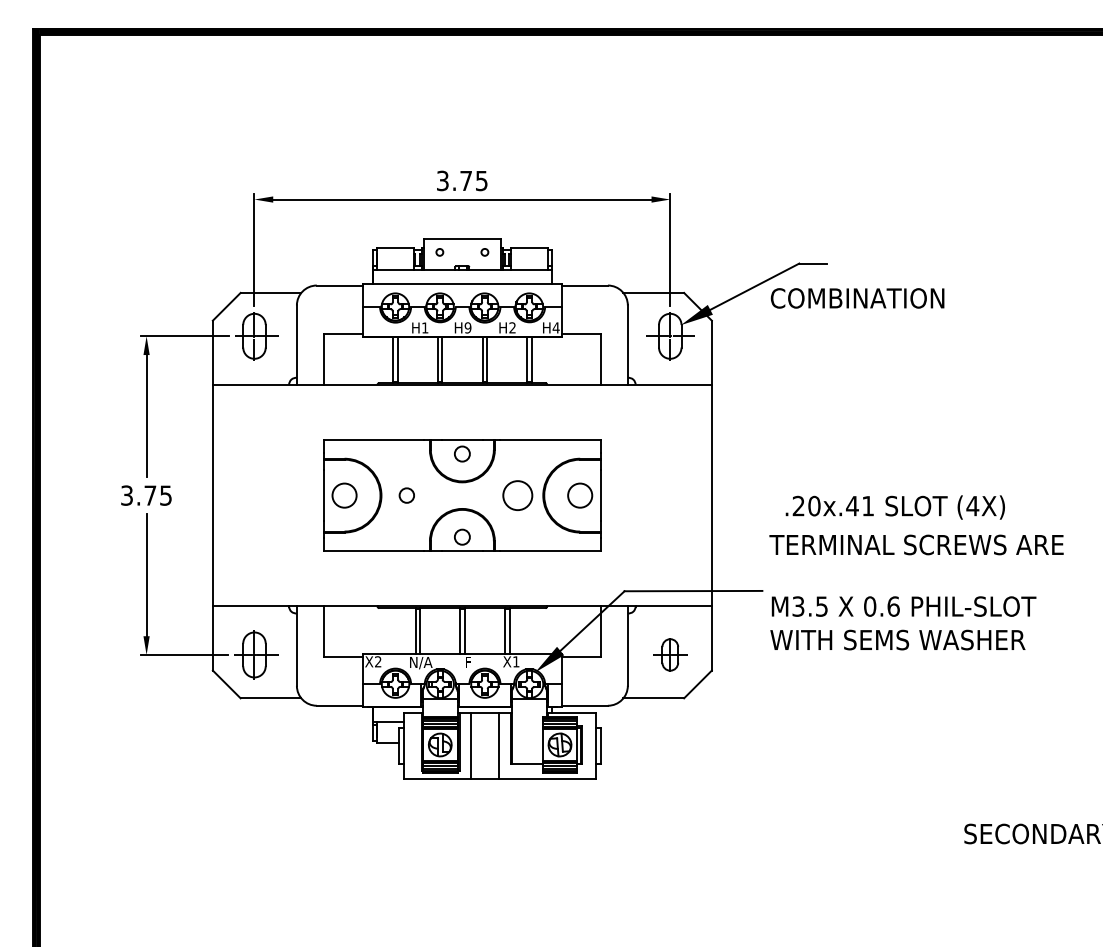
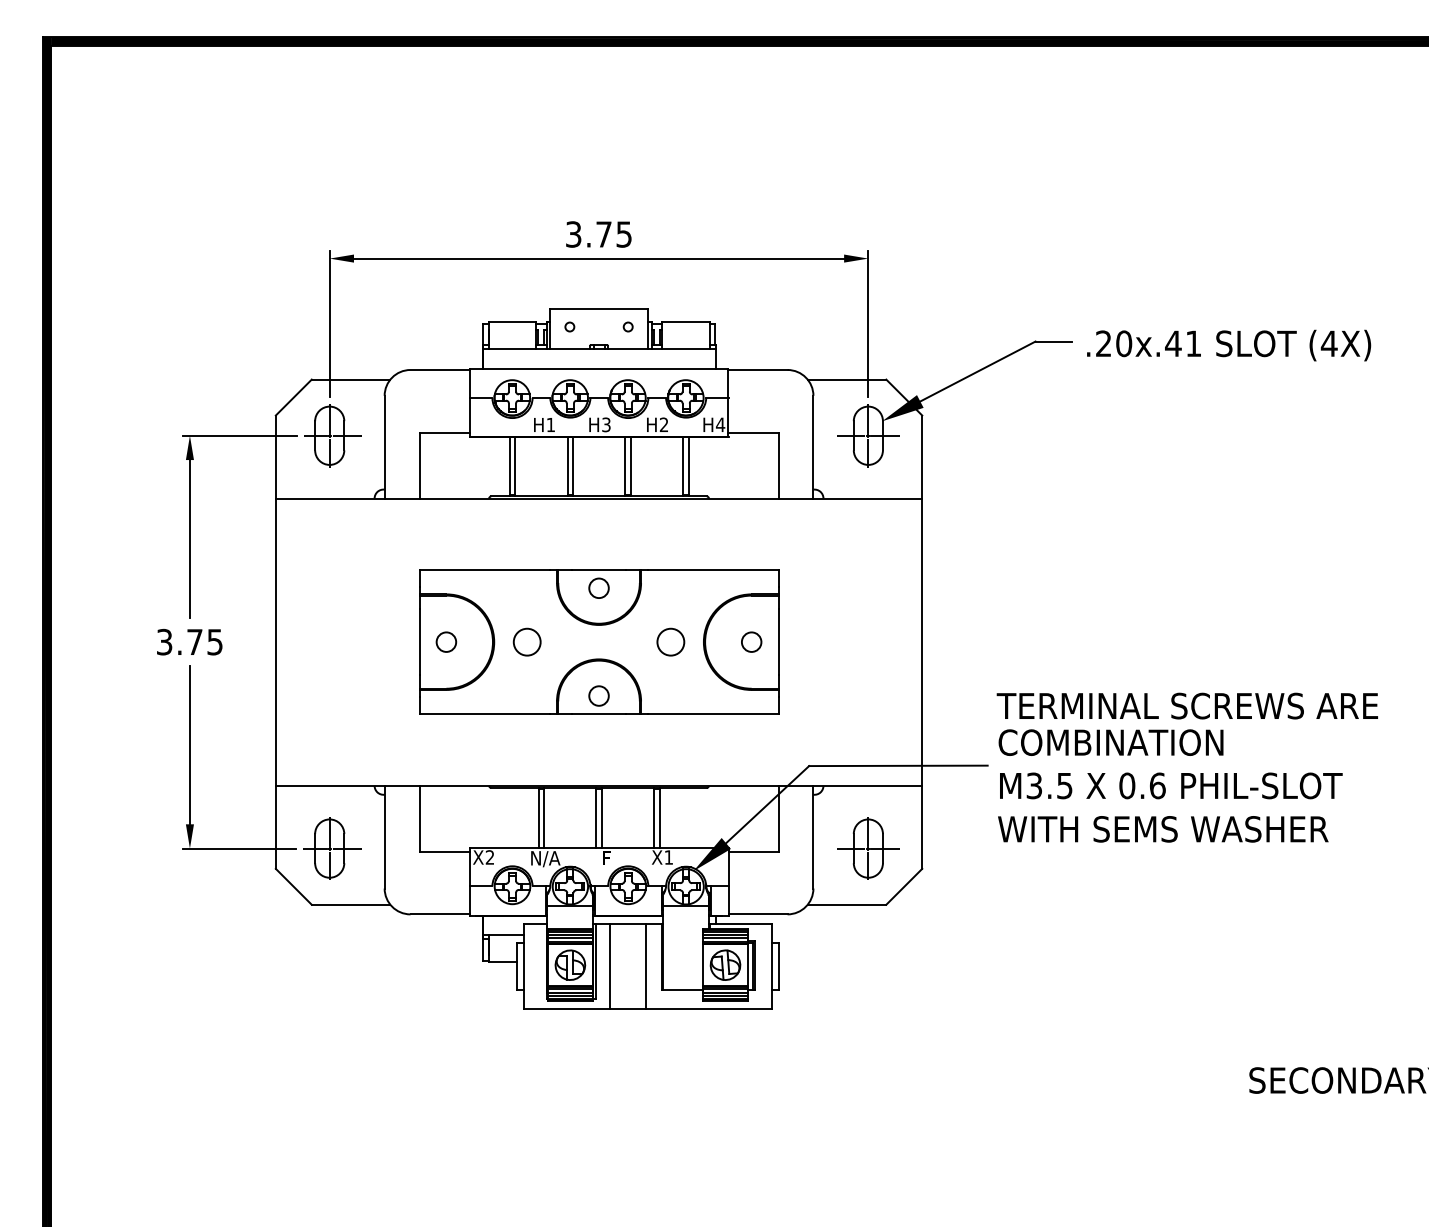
text: (857, 298) -> (1110, 742), moved
text: (468, 327) -> (606, 424), H9 -> H3
circle: (344, 495) -> (446, 641), size x0.62
circle: (406, 495) -> (526, 641), size x1.43
circle: (517, 495) -> (670, 641), size x0.71
circle: (580, 495) -> (751, 641), size x0.62
text: (895, 507) -> (1229, 345), moved
part: (670, 654) -> (868, 848), size x1.43

